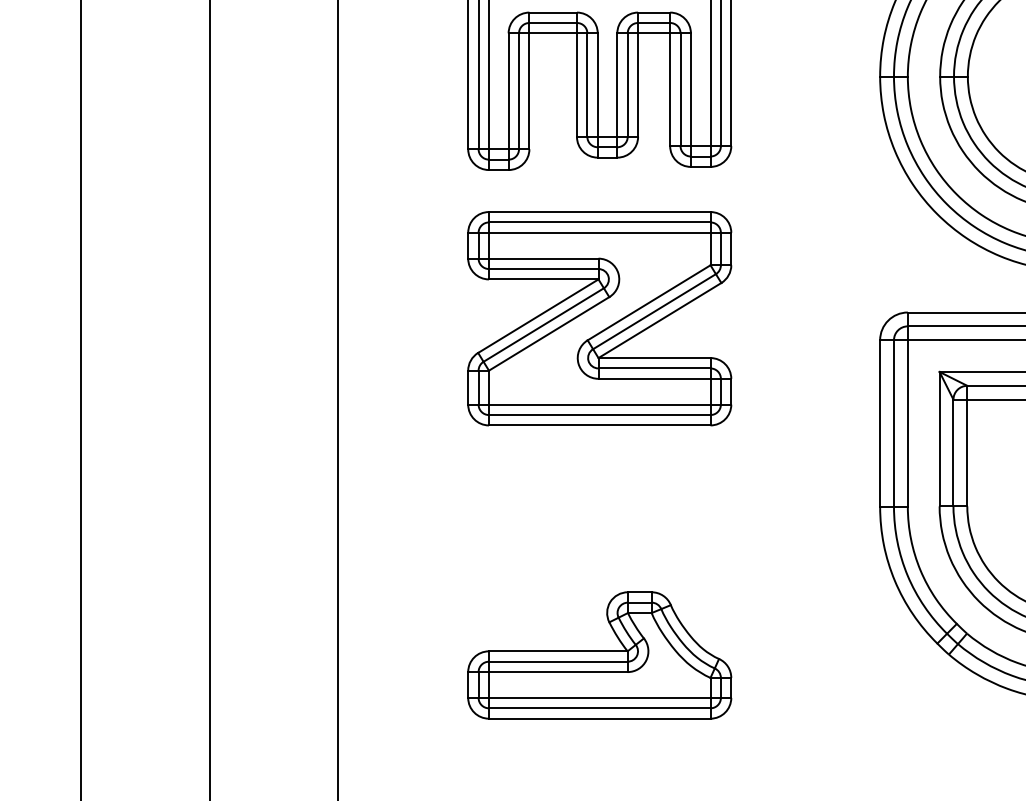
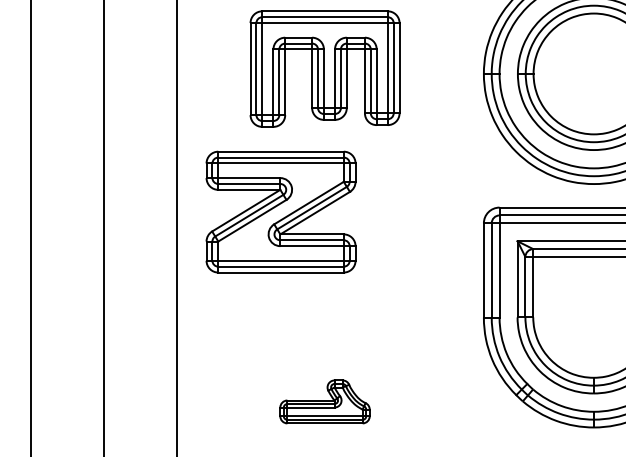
part: (598, 317) -> (280, 211), moved
part: (598, 654) -> (324, 401), size x0.6

